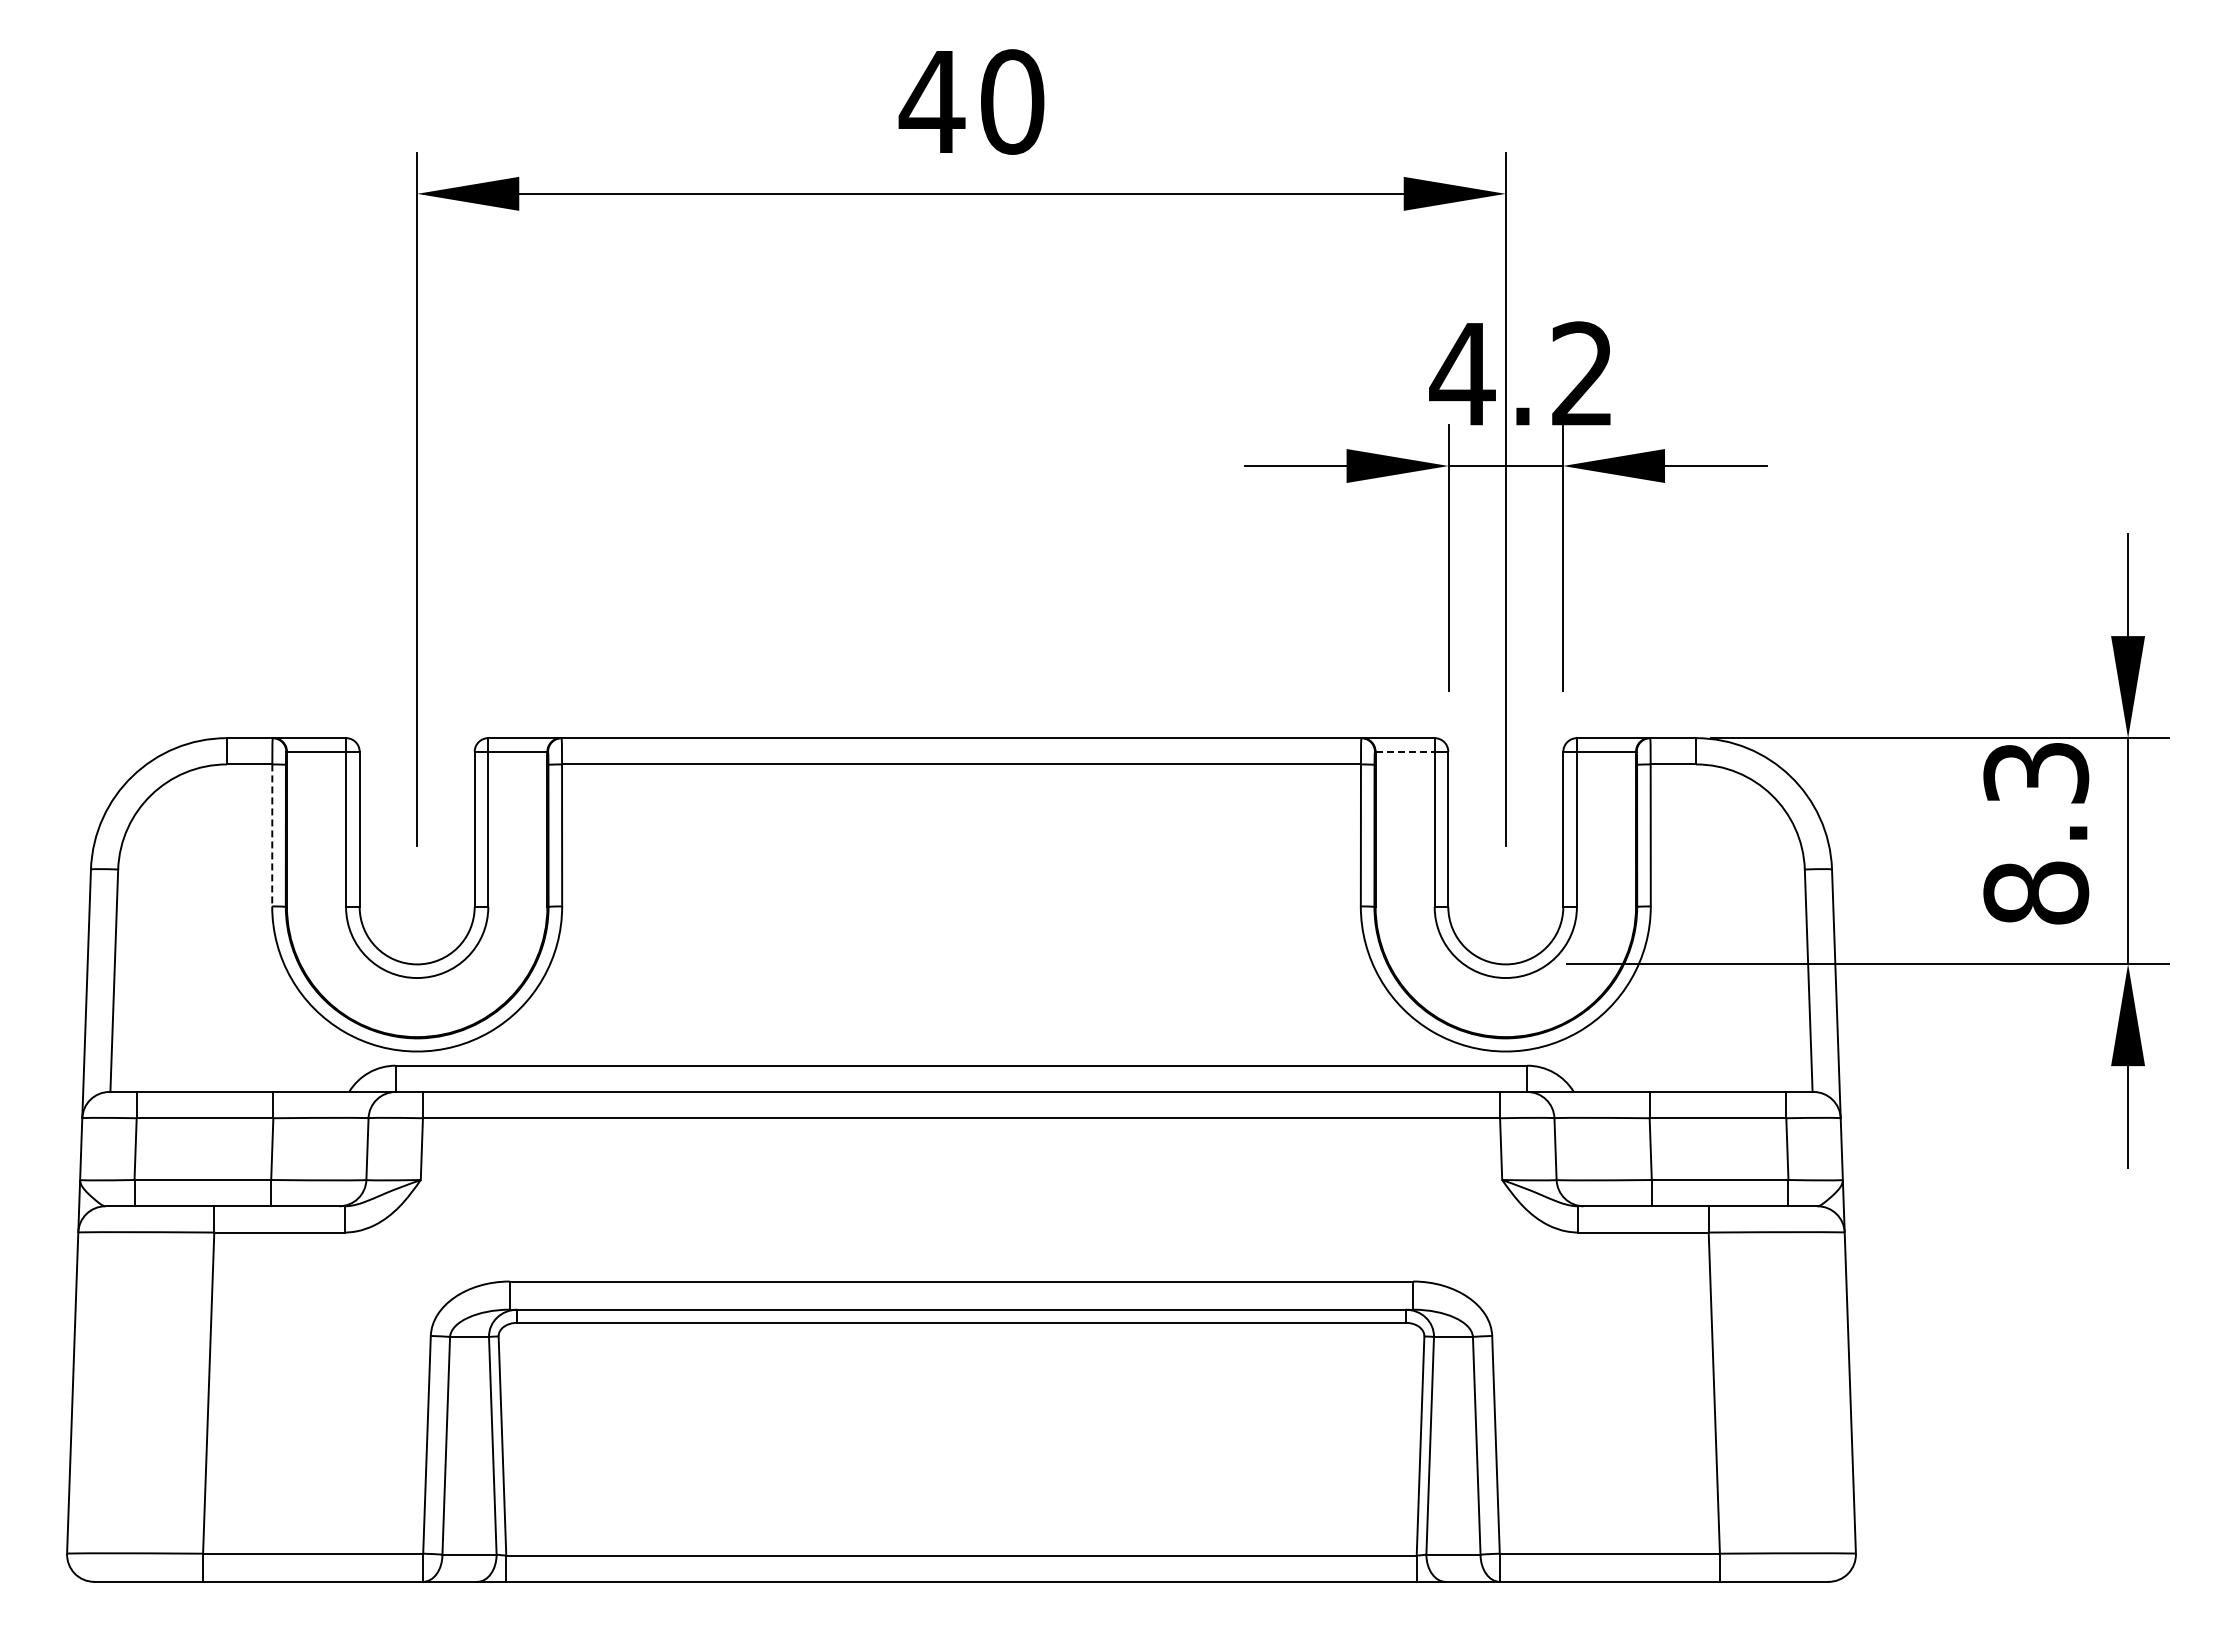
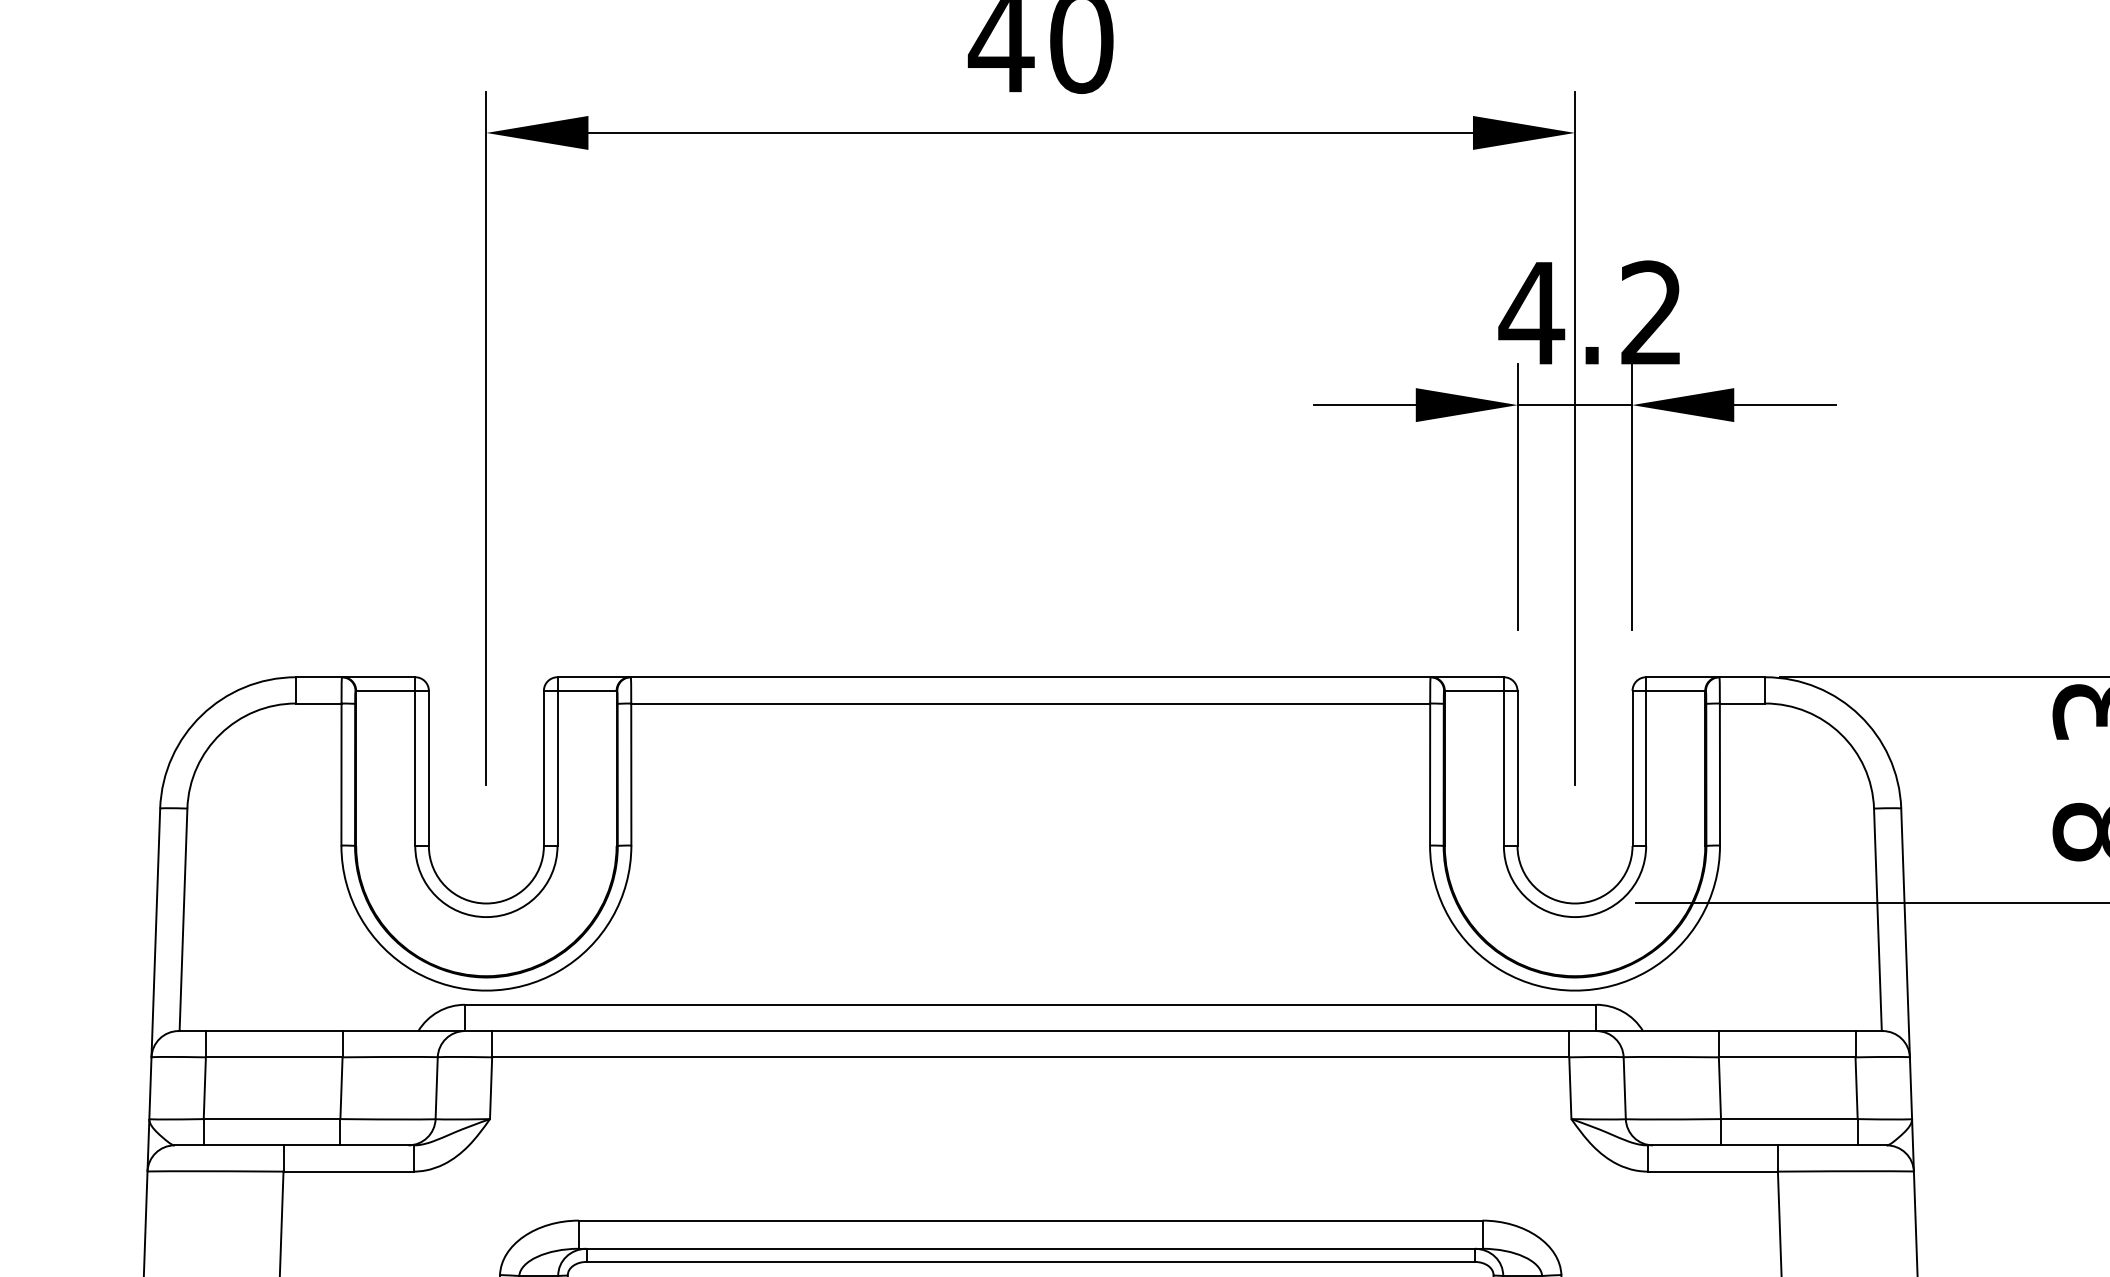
line: (1405, 751) -> (1474, 690), dashed -> solid
line: (272, 835) -> (341, 774), dashed -> solid

